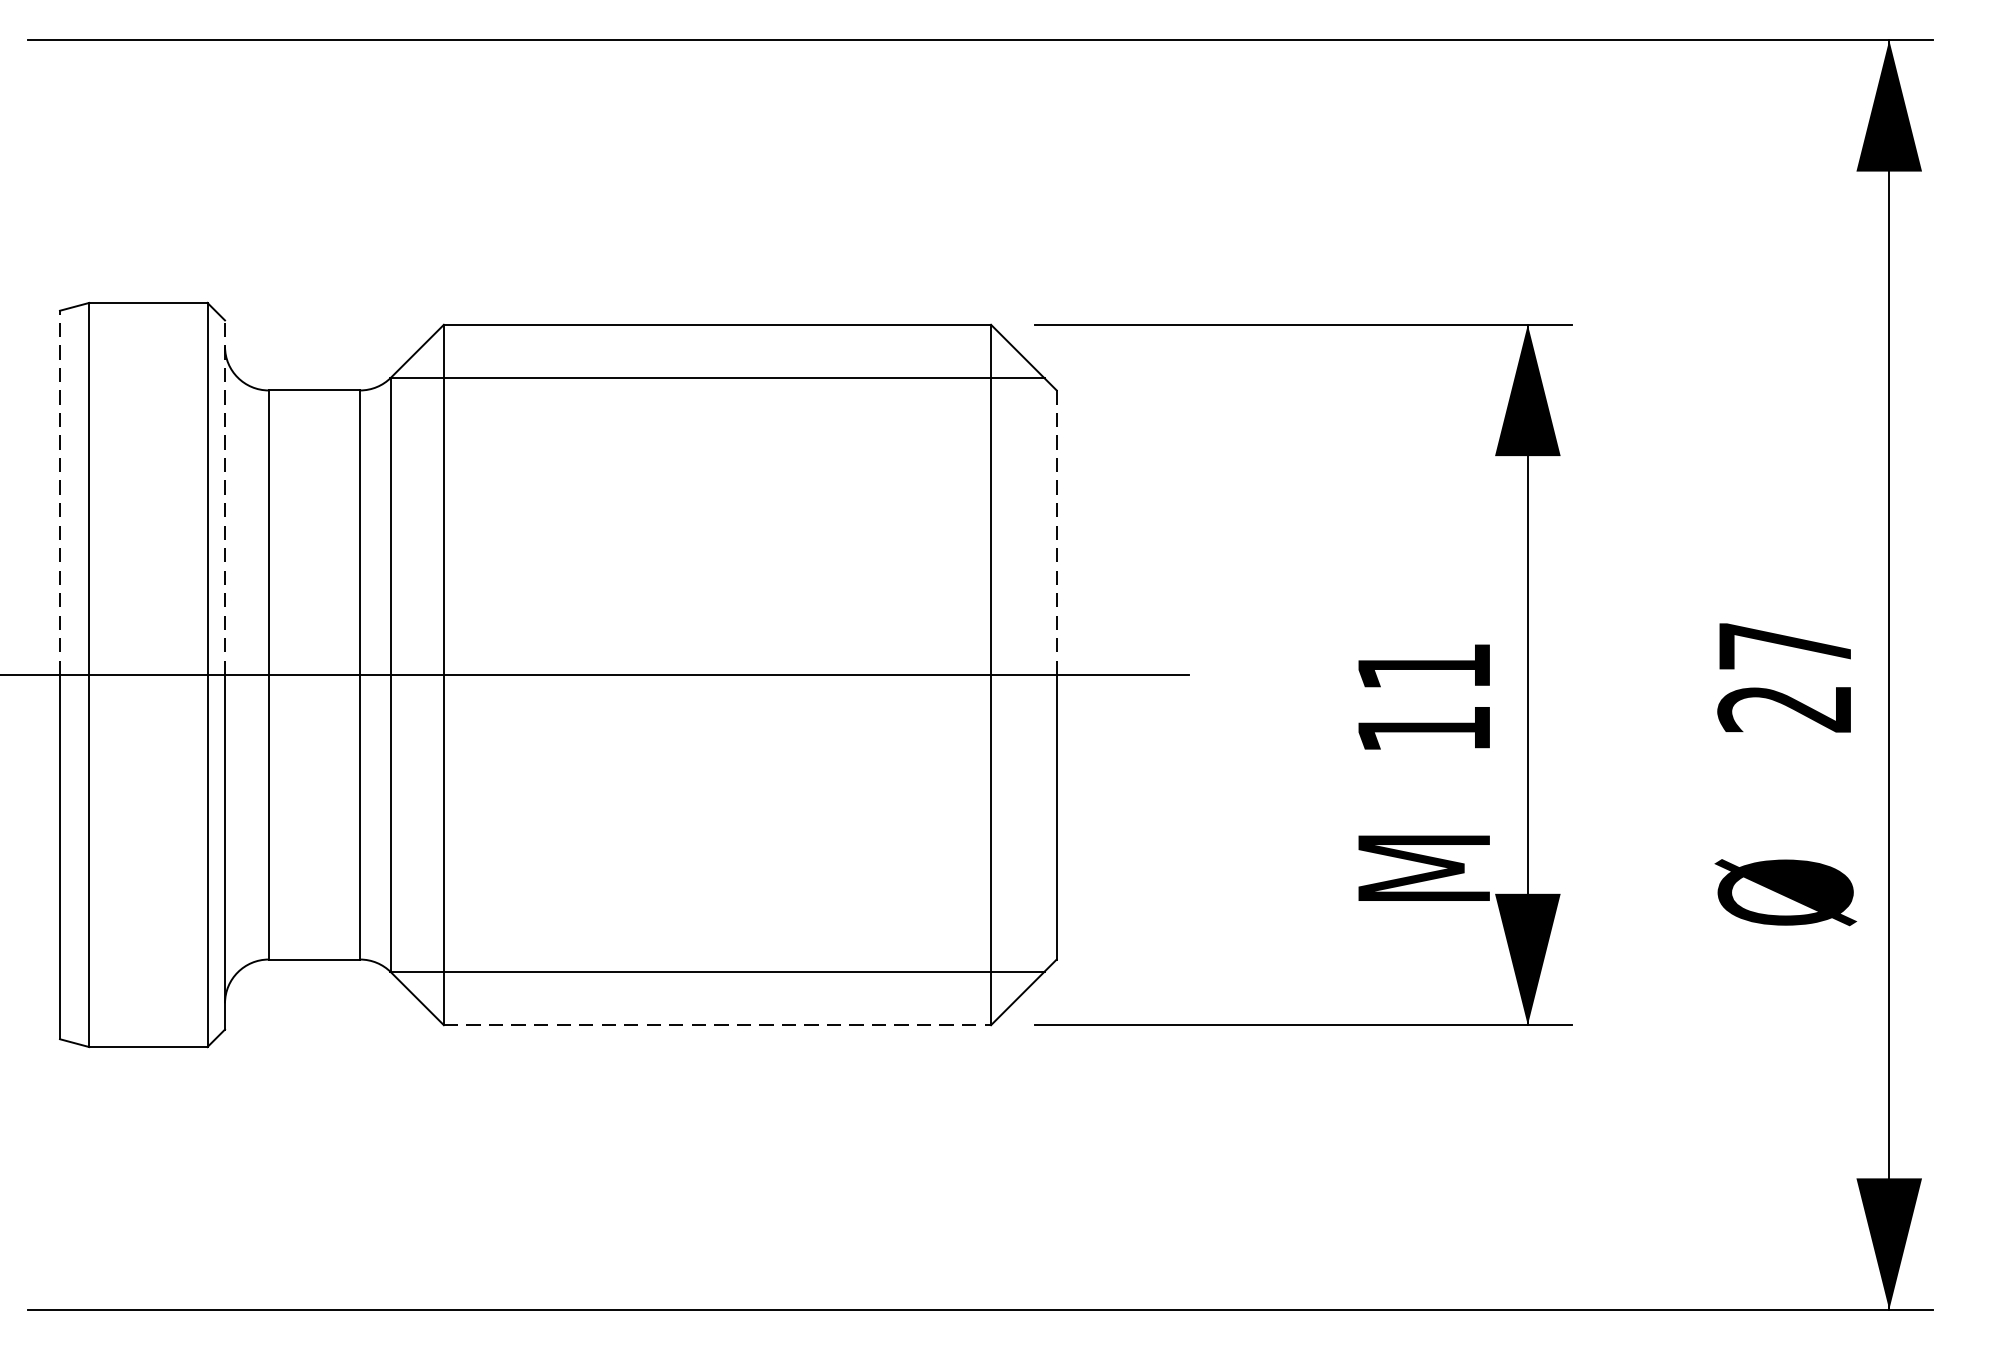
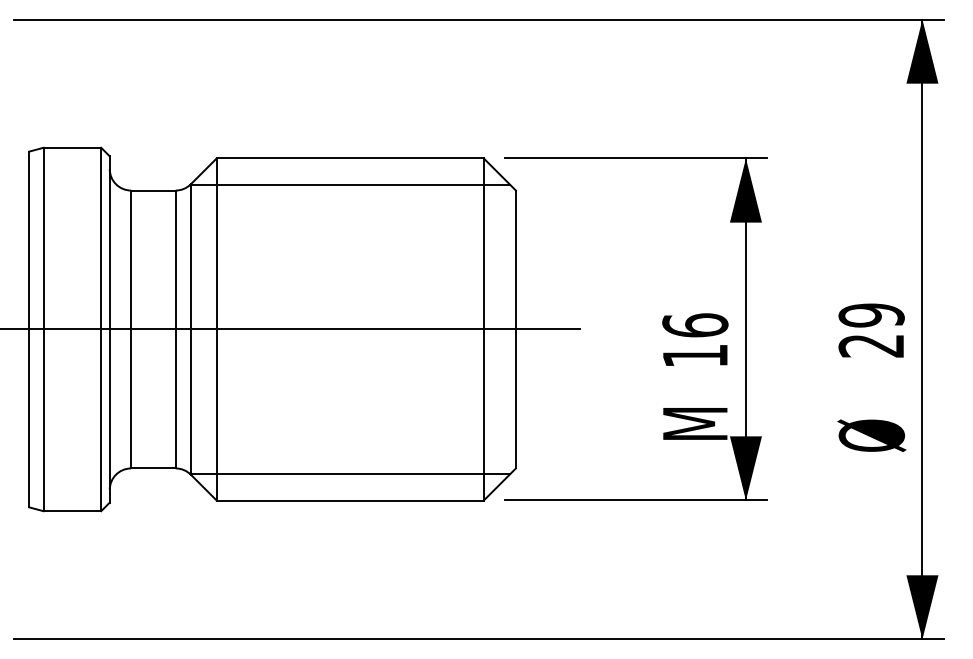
line: (60, 492) -> (29, 240), dashed -> solid
line: (224, 496) -> (109, 242), dashed -> solid
line: (1055, 531) -> (515, 259), dashed -> solid
text: (1784, 646) -> (871, 315), 27 -> 29
text: (1424, 666) -> (695, 325), 11 -> 16
line: (717, 1025) -> (350, 500), dashed -> solid

